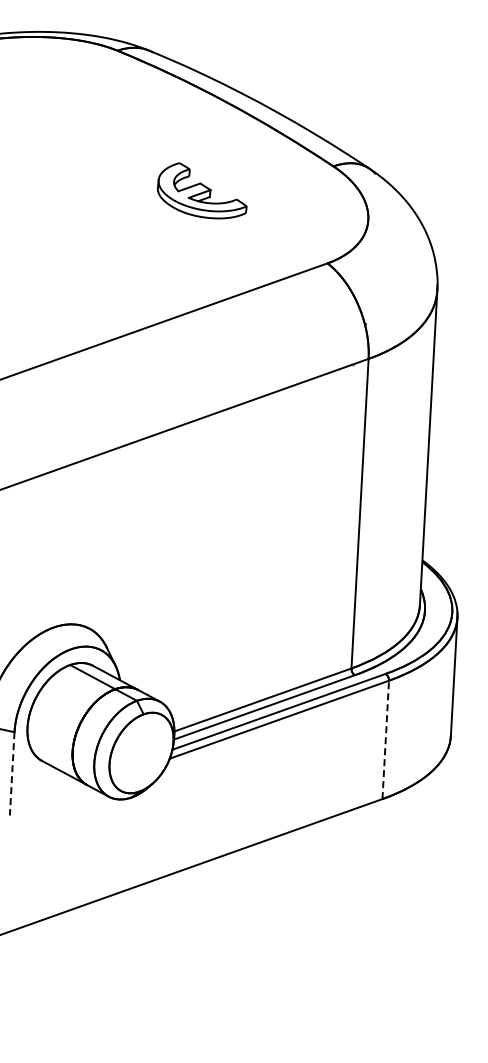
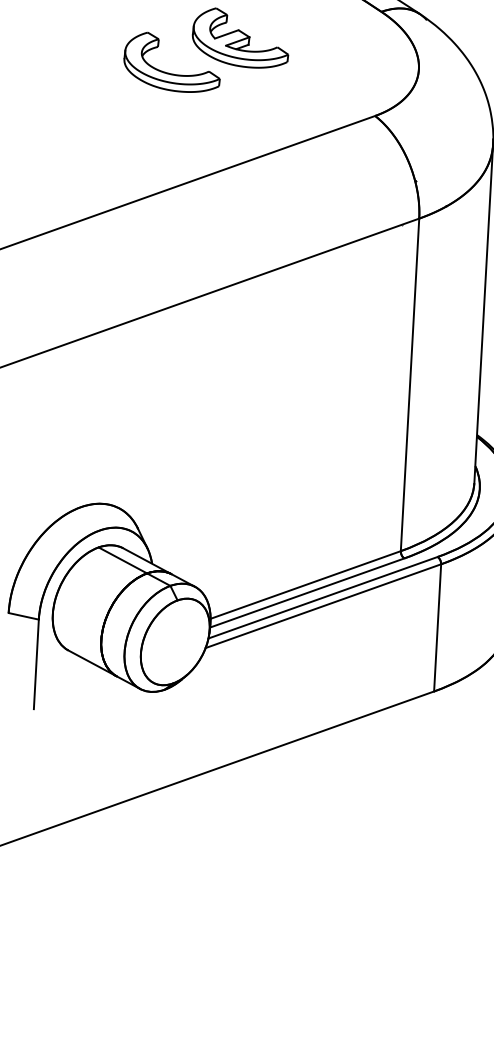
part: (134, 222) -> (167, 72), added
line: (385, 739) -> (437, 627), dashed -> solid
line: (12, 773) -> (36, 663), dashed -> solid

